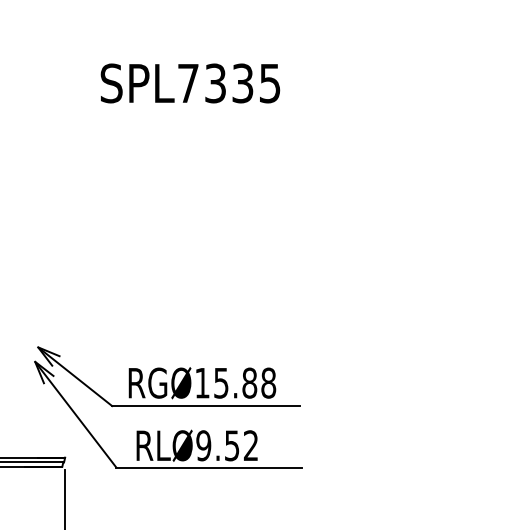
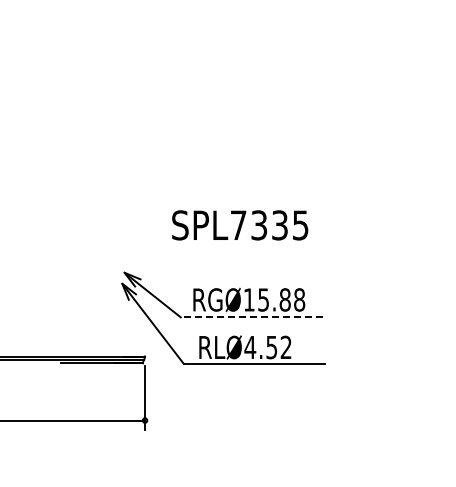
text: (190, 83) -> (240, 225), moved
line: (205, 406) -> (251, 317), solid -> dashed
text: (204, 445) -> (250, 347), RLØ9.52 -> RLØ4.52

